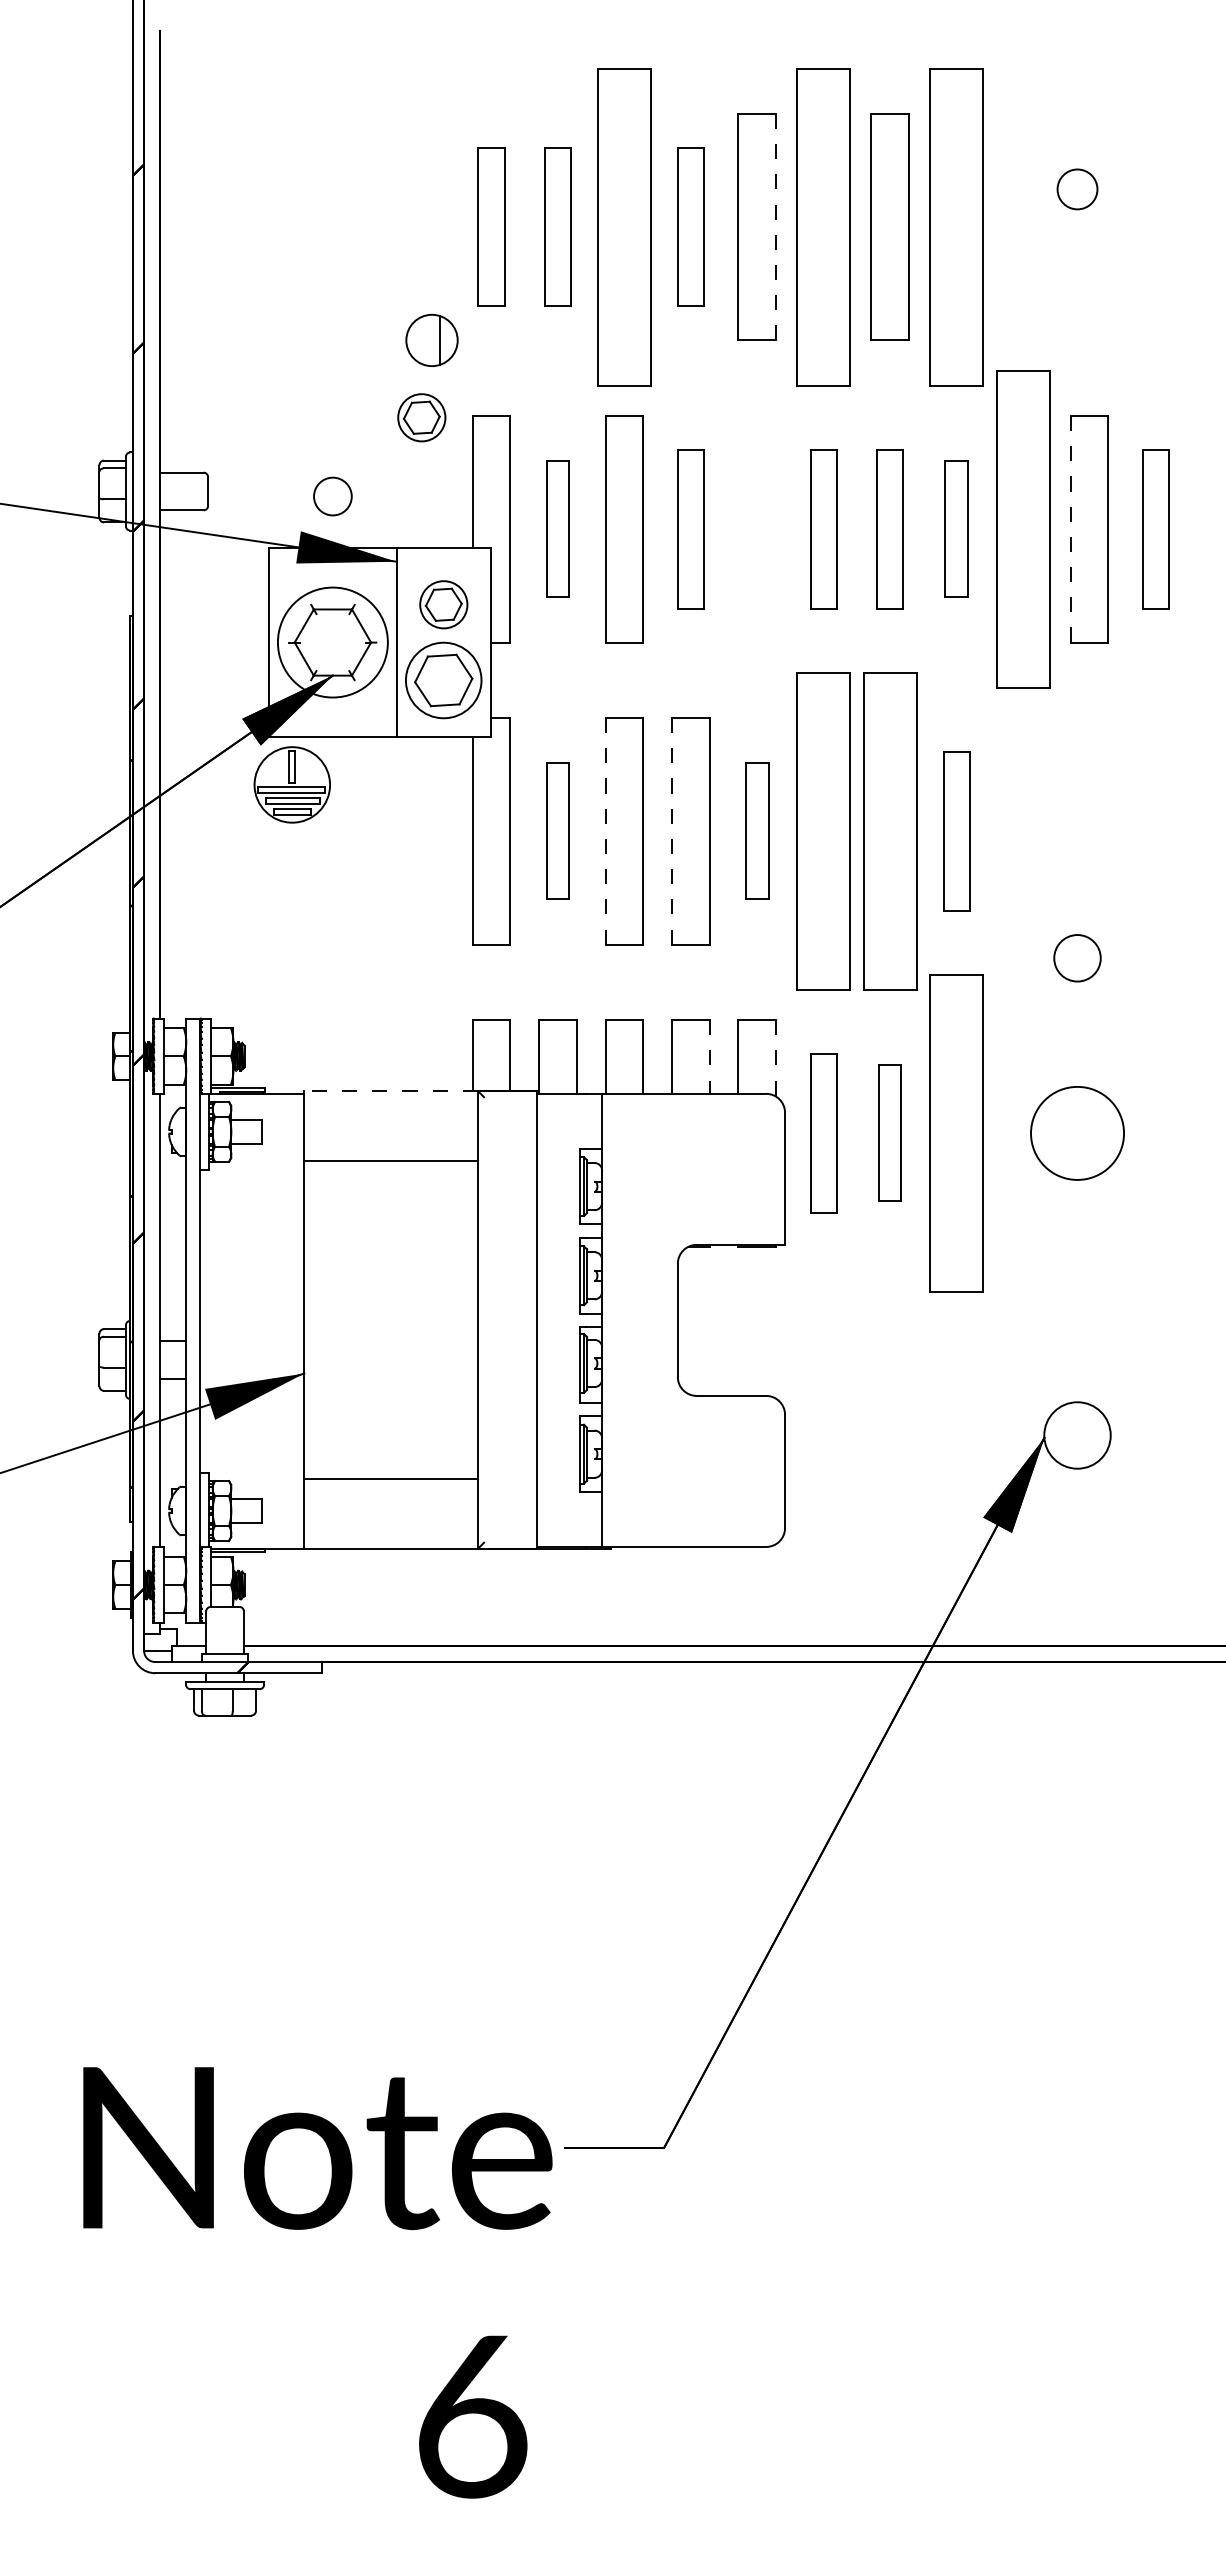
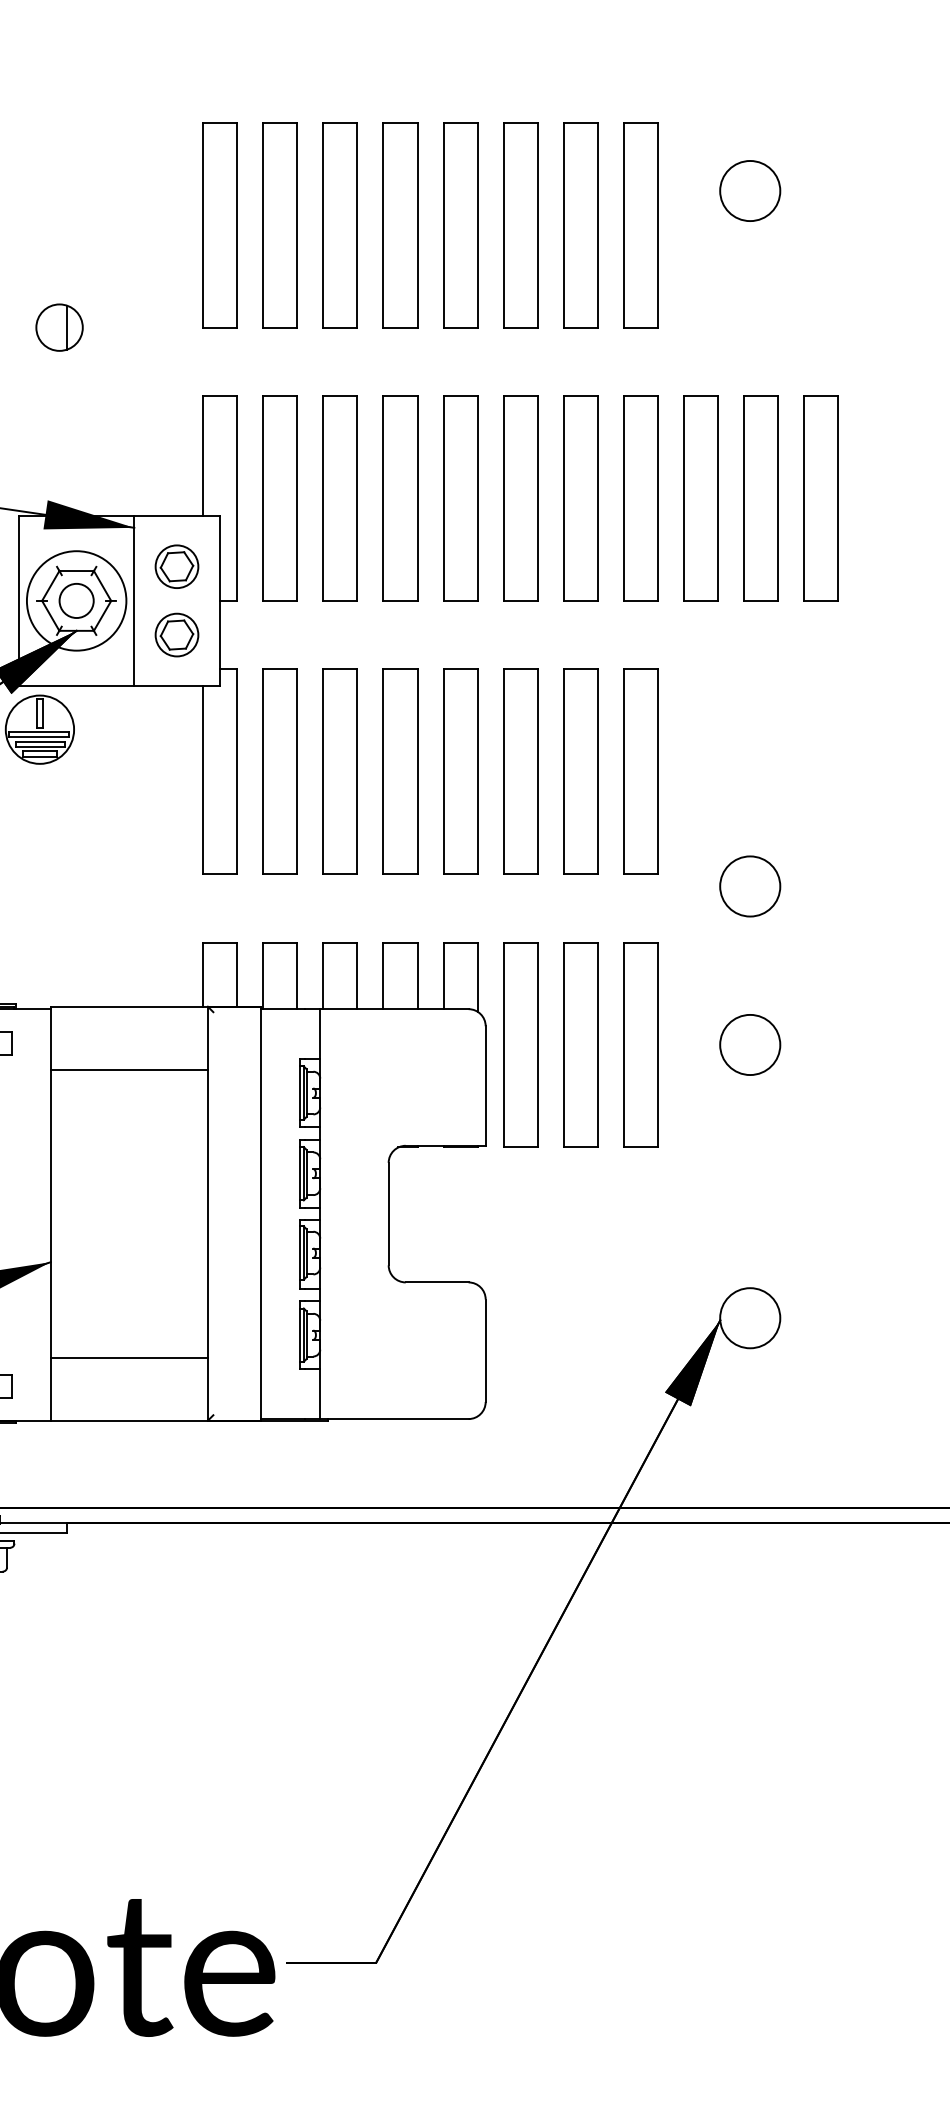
circle: (1077, 189) -> (750, 191), size x1.67
part: (491, 226) -> (220, 224), size x1.43
part: (557, 226) -> (279, 224), size x1.43
part: (624, 226) -> (340, 224), size x0.71
part: (690, 226) -> (400, 224), size x1.43
part: (823, 226) -> (520, 224), size x0.71
part: (956, 226) -> (640, 224), size x0.71
line: (776, 227) -> (477, 225), dashed -> solid
part: (431, 339) -> (59, 326), moved
part: (421, 417) -> (156, 397), removed
circle: (332, 496) -> (76, 600), moved
line: (1070, 528) -> (743, 497), dashed -> solid
part: (557, 529) -> (279, 498), size x1.67
part: (690, 529) -> (400, 498), size x1.43
part: (756, 529) -> (459, 498), added
part: (823, 529) -> (520, 498), size x1.43
part: (889, 529) -> (580, 498), size x1.43
part: (956, 529) -> (640, 498), size x1.67
part: (1022, 529) -> (700, 498), size x0.71
part: (1155, 529) -> (820, 498), size x1.43
part: (443, 679) -> (176, 634), size x0.62
line: (605, 830) -> (323, 770), dashed -> solid
line: (671, 830) -> (382, 770), dashed -> solid
part: (557, 831) -> (279, 771), size x1.67
part: (756, 831) -> (459, 771), size x1.67
part: (823, 831) -> (520, 771), size x0.71
part: (889, 831) -> (580, 771), size x0.71
part: (956, 831) -> (640, 771), size x1.43
circle: (1077, 958) -> (750, 886), size x1.43
line: (709, 1057) -> (417, 976), dashed -> solid
line: (776, 1058) -> (477, 977), dashed -> solid
line: (391, 1091) -> (129, 1007), dashed -> solid
part: (823, 1133) -> (520, 1045), size x1.43
part: (889, 1133) -> (580, 1045), size x1.67
part: (956, 1133) -> (640, 1045), size x0.71
circle: (1077, 1133) -> (750, 1045), size x0.71

